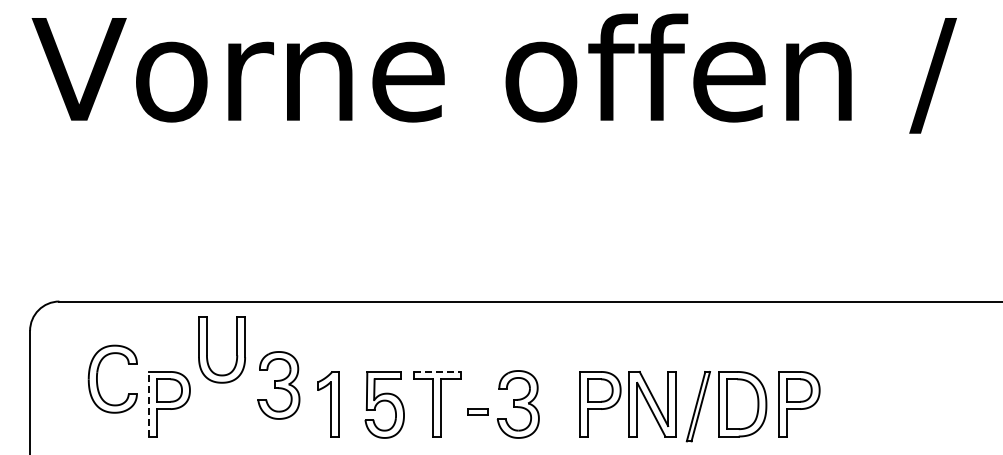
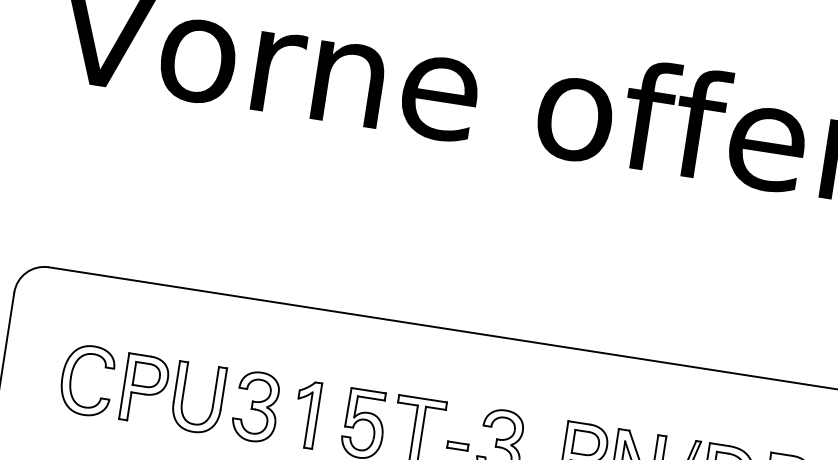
part: (207, 349) -> (183, 395), moved
line: (437, 371) -> (423, 398), dashed -> solid
part: (98, 373) -> (73, 372), moved
part: (278, 385) -> (255, 406), moved
line: (149, 403) -> (124, 385), dashed -> solid

